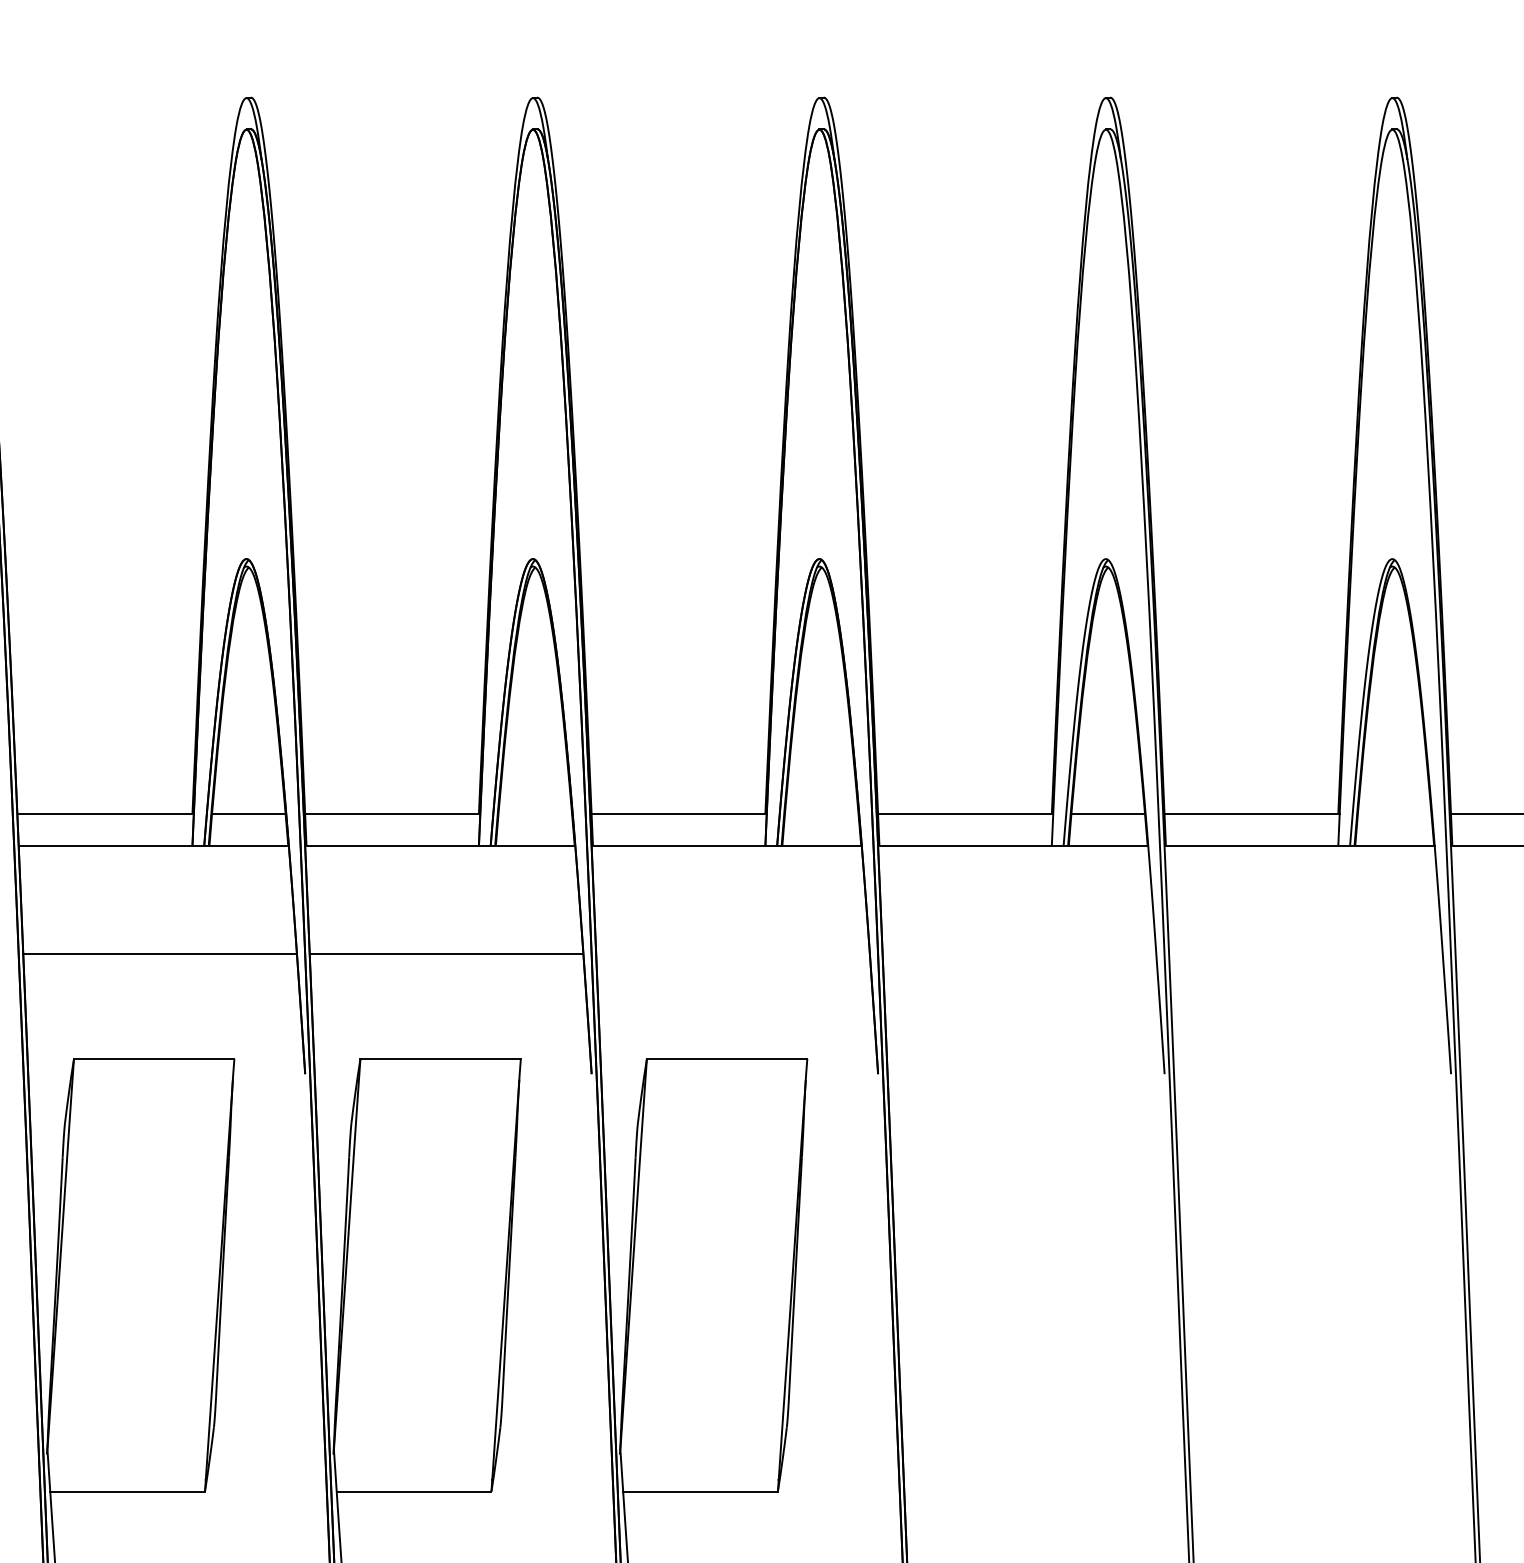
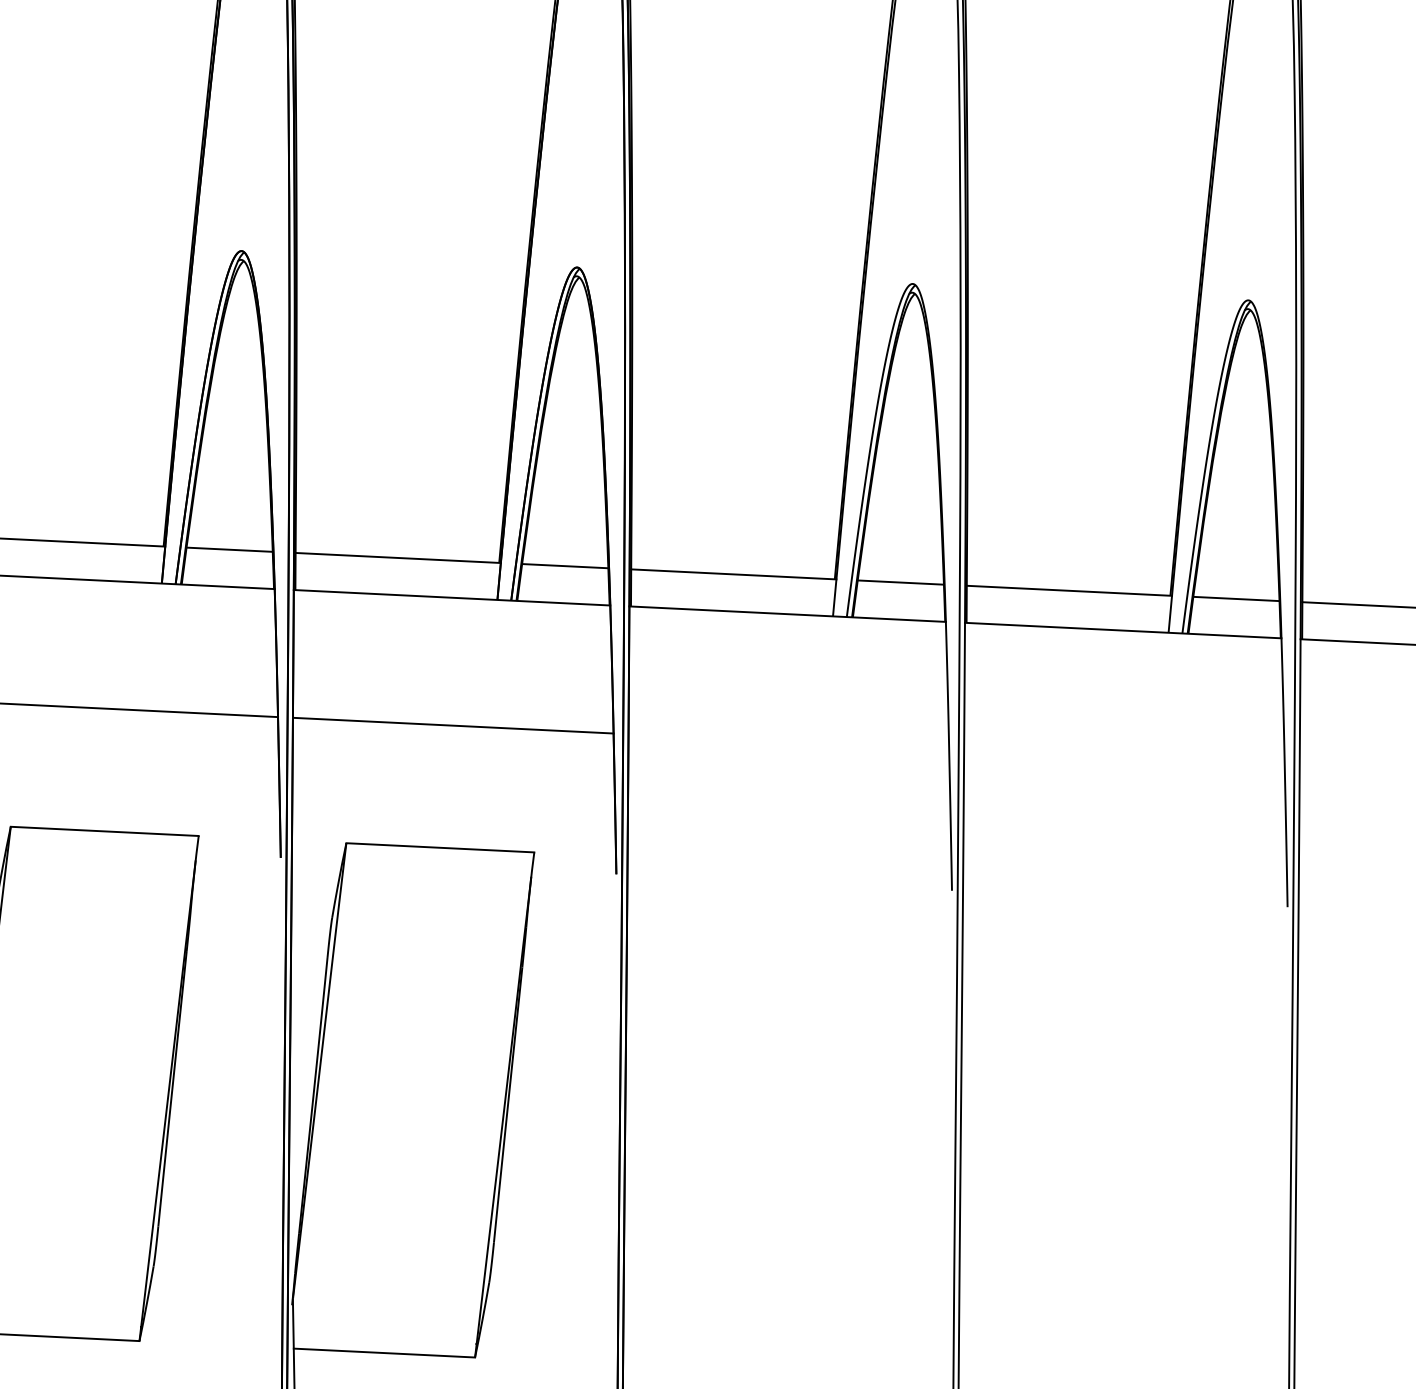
line: (535, 813) -> (229, 549), added
line: (821, 813) -> (564, 565), added
line: (1394, 813) -> (1236, 598), added
line: (732, 954) -> (452, 725), added

